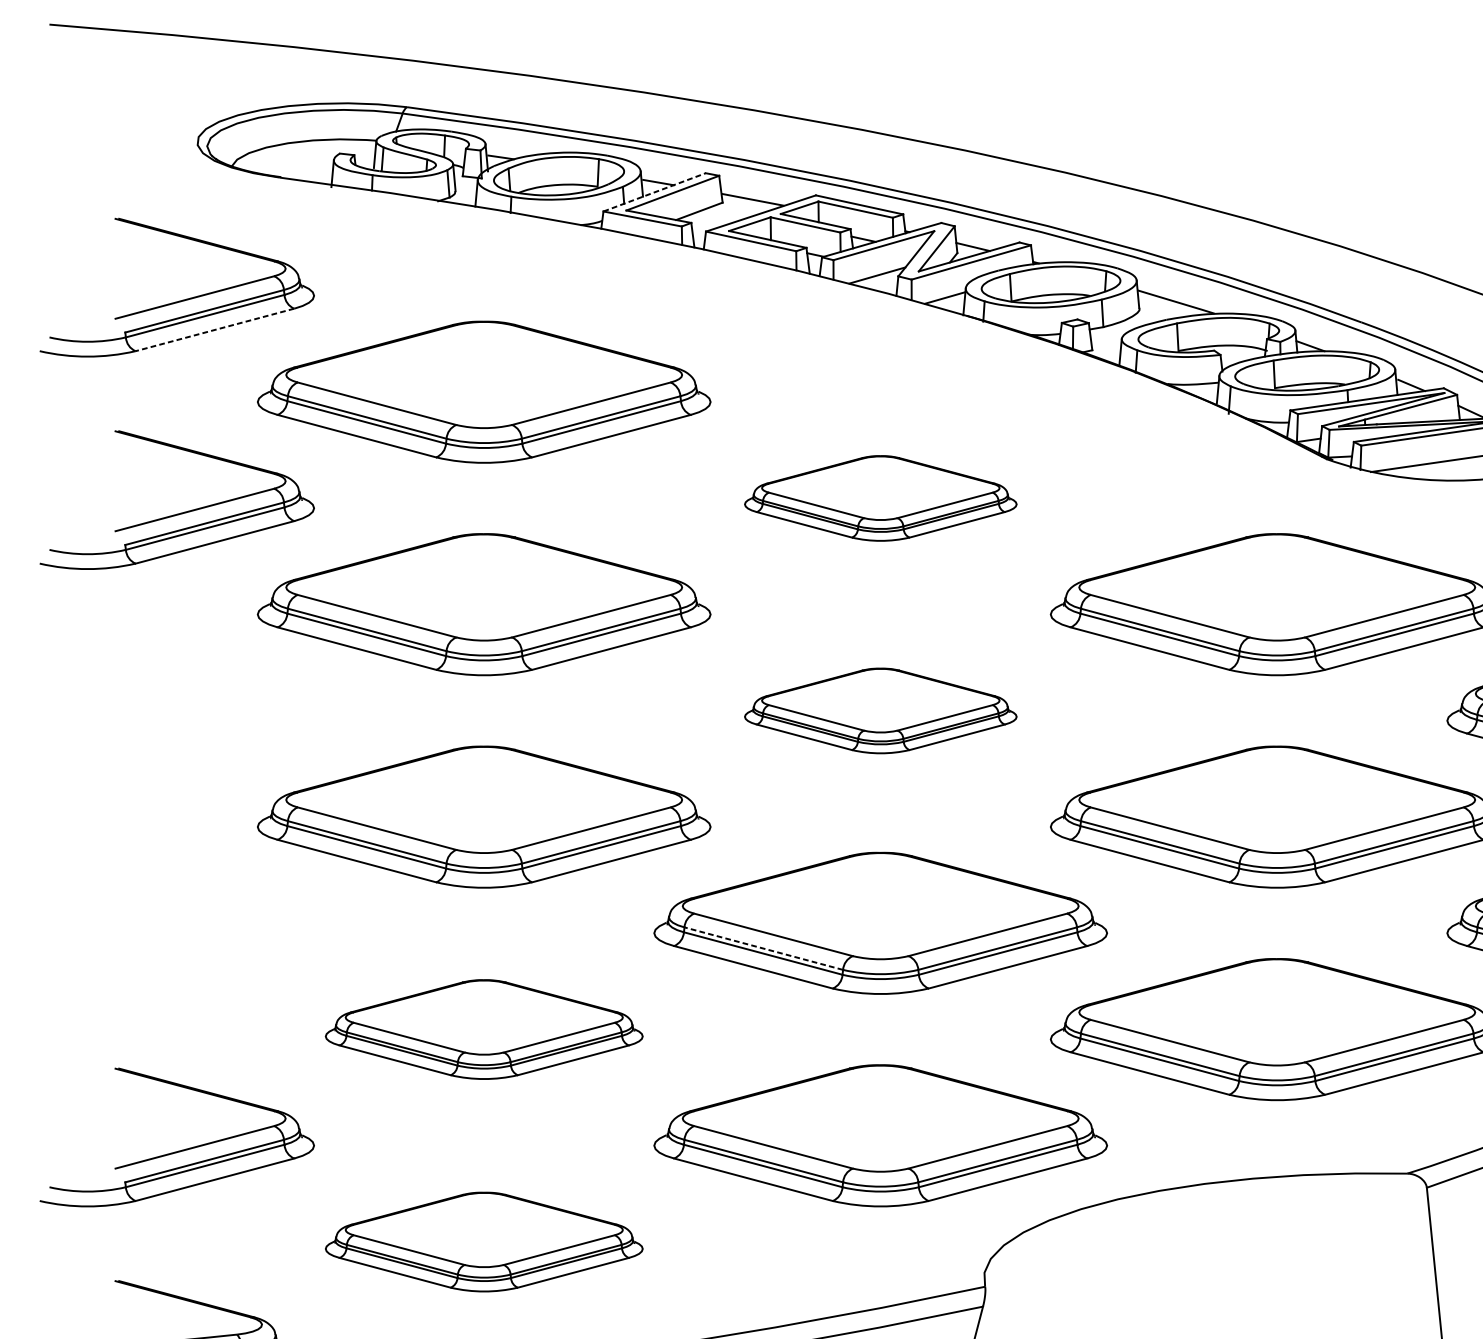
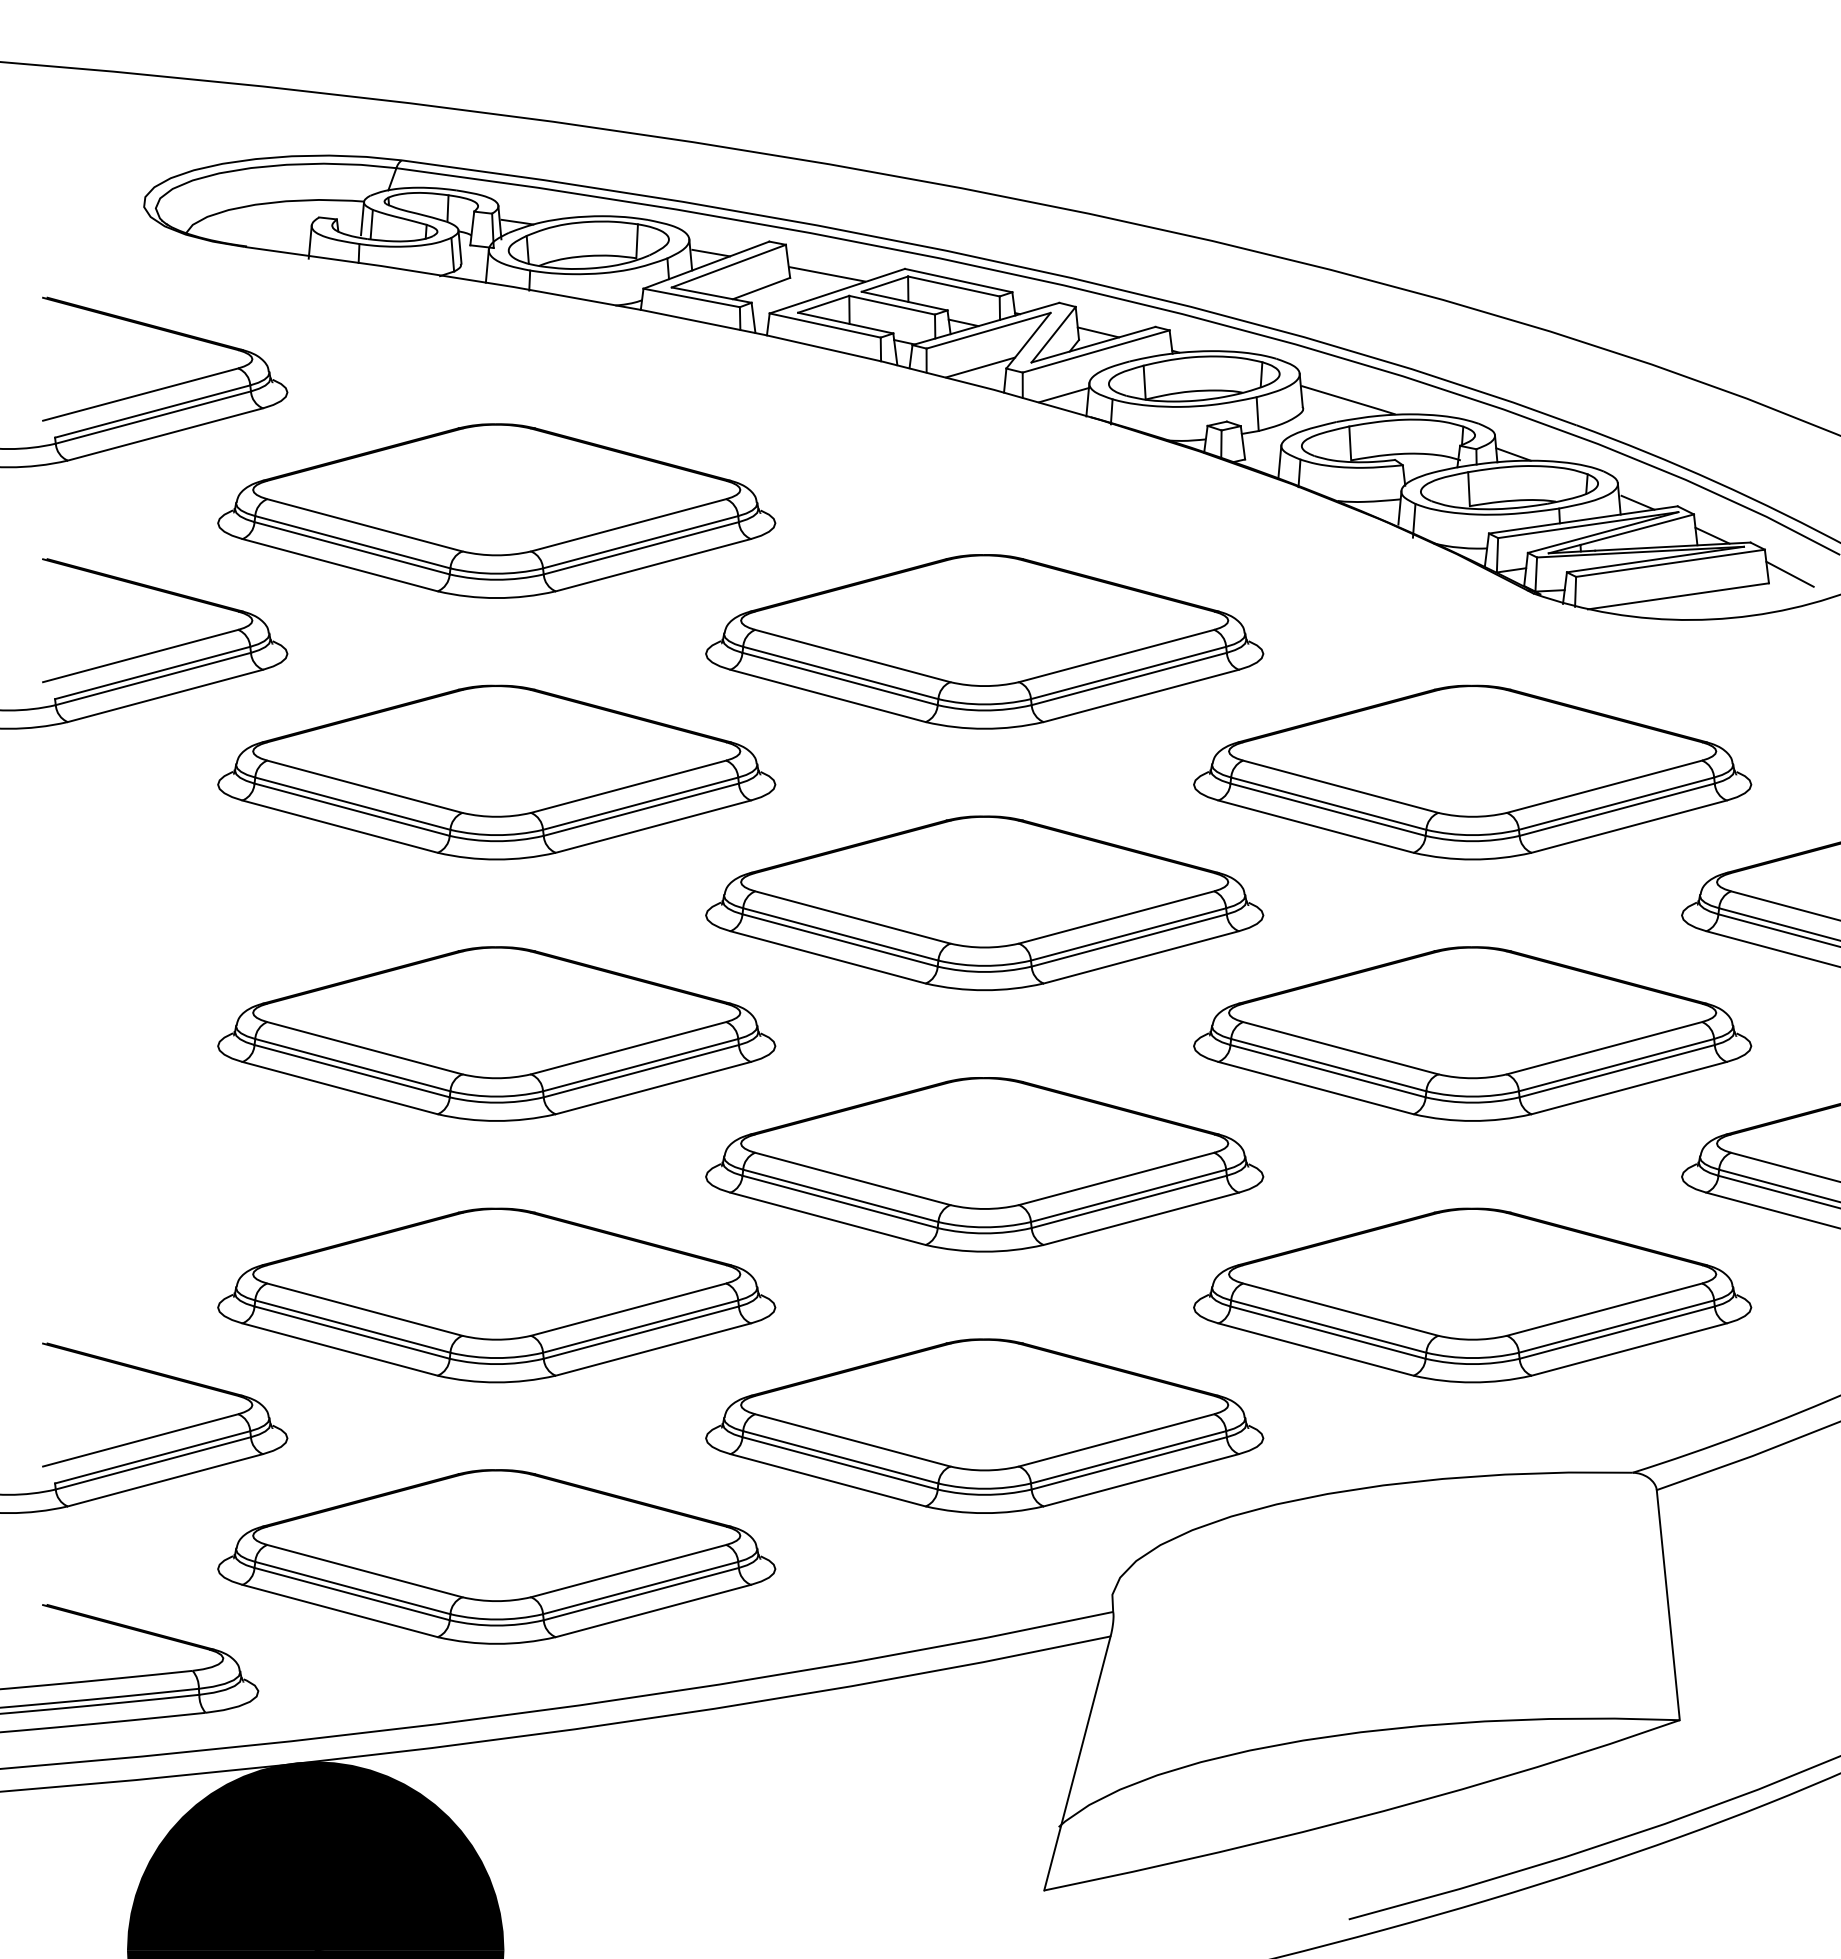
line: (654, 192) -> (706, 265), dashed -> solid
line: (214, 329) -> (164, 434), dashed -> solid
part: (880, 498) -> (984, 641), size x1.67
part: (880, 711) -> (984, 903), size x1.67
line: (763, 948) -> (840, 1195), dashed -> solid
part: (484, 1029) -> (496, 1295), size x1.43
part: (484, 1241) -> (496, 1556), size x1.43

